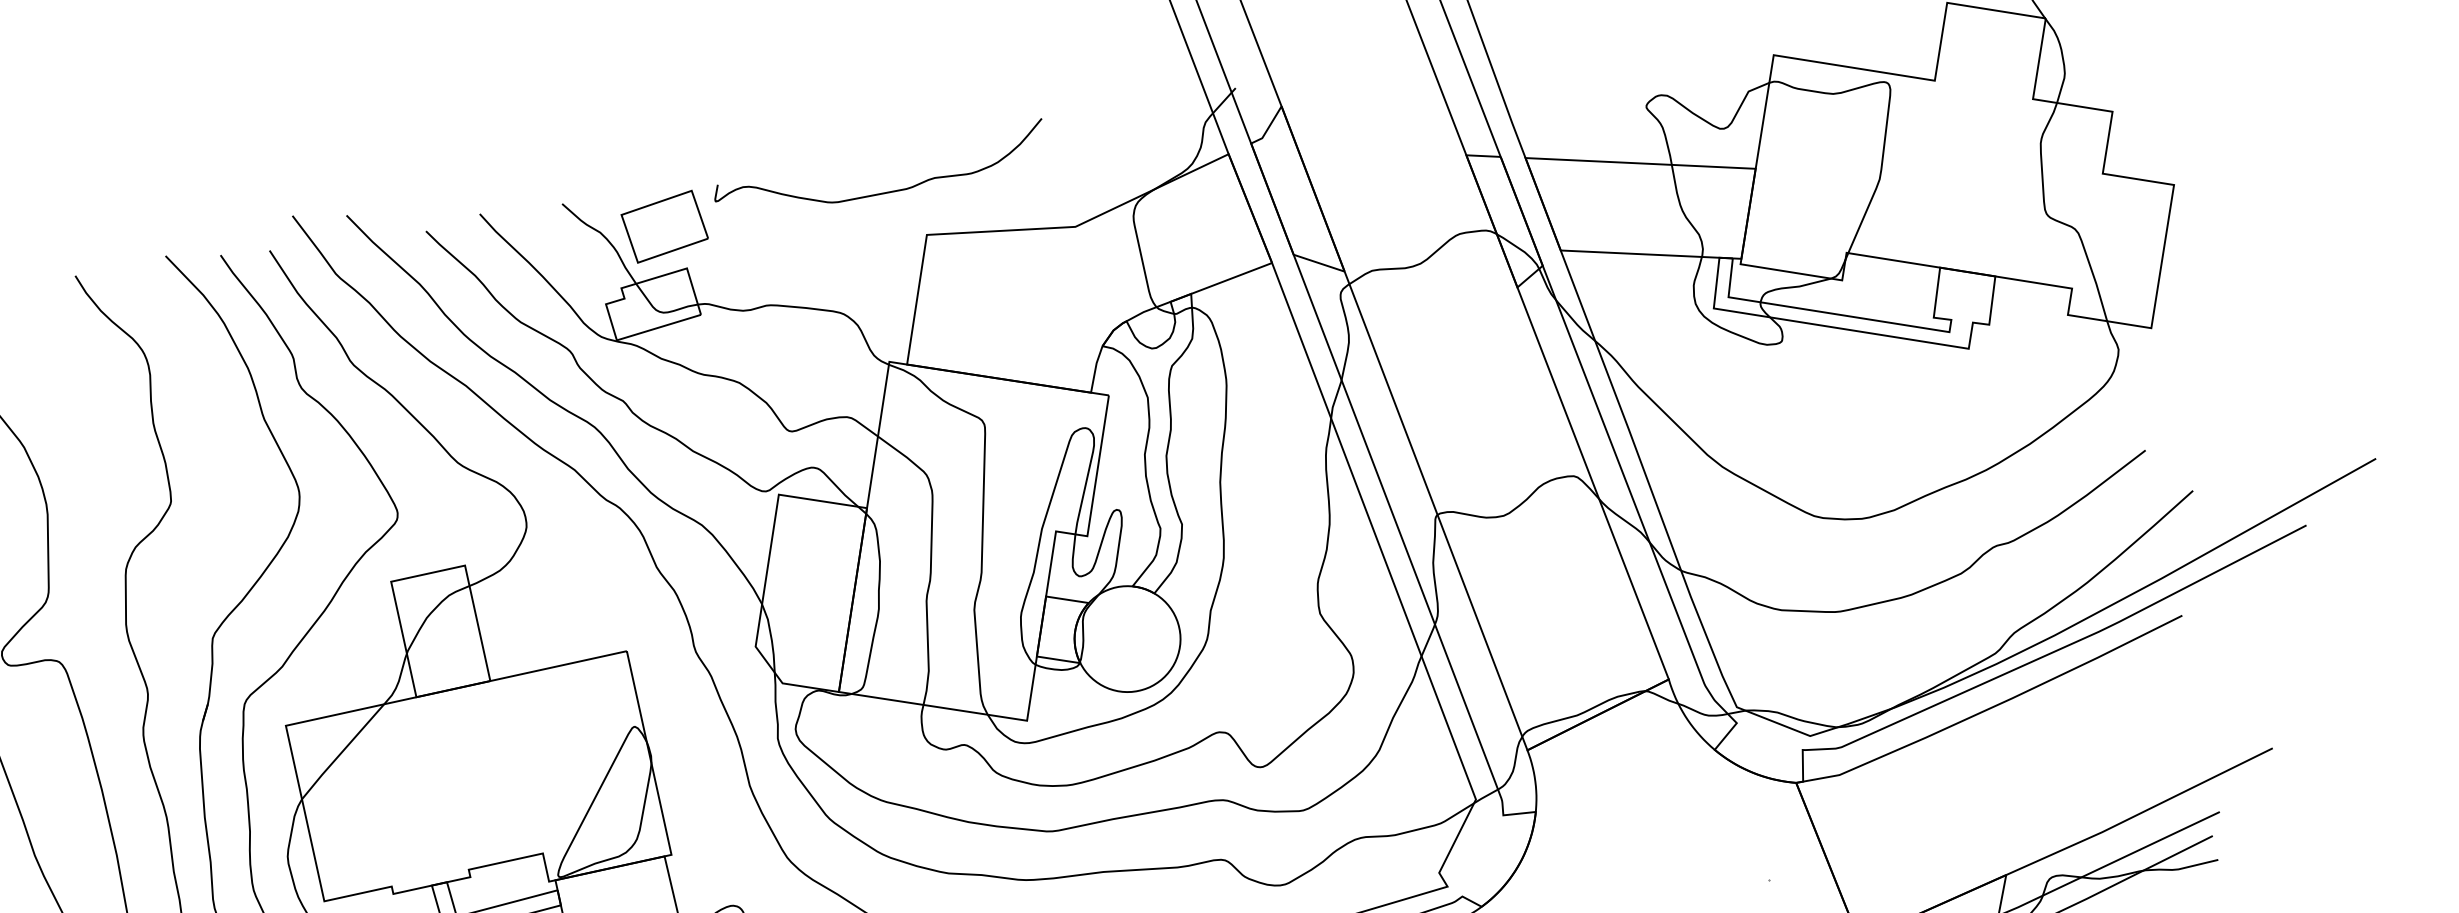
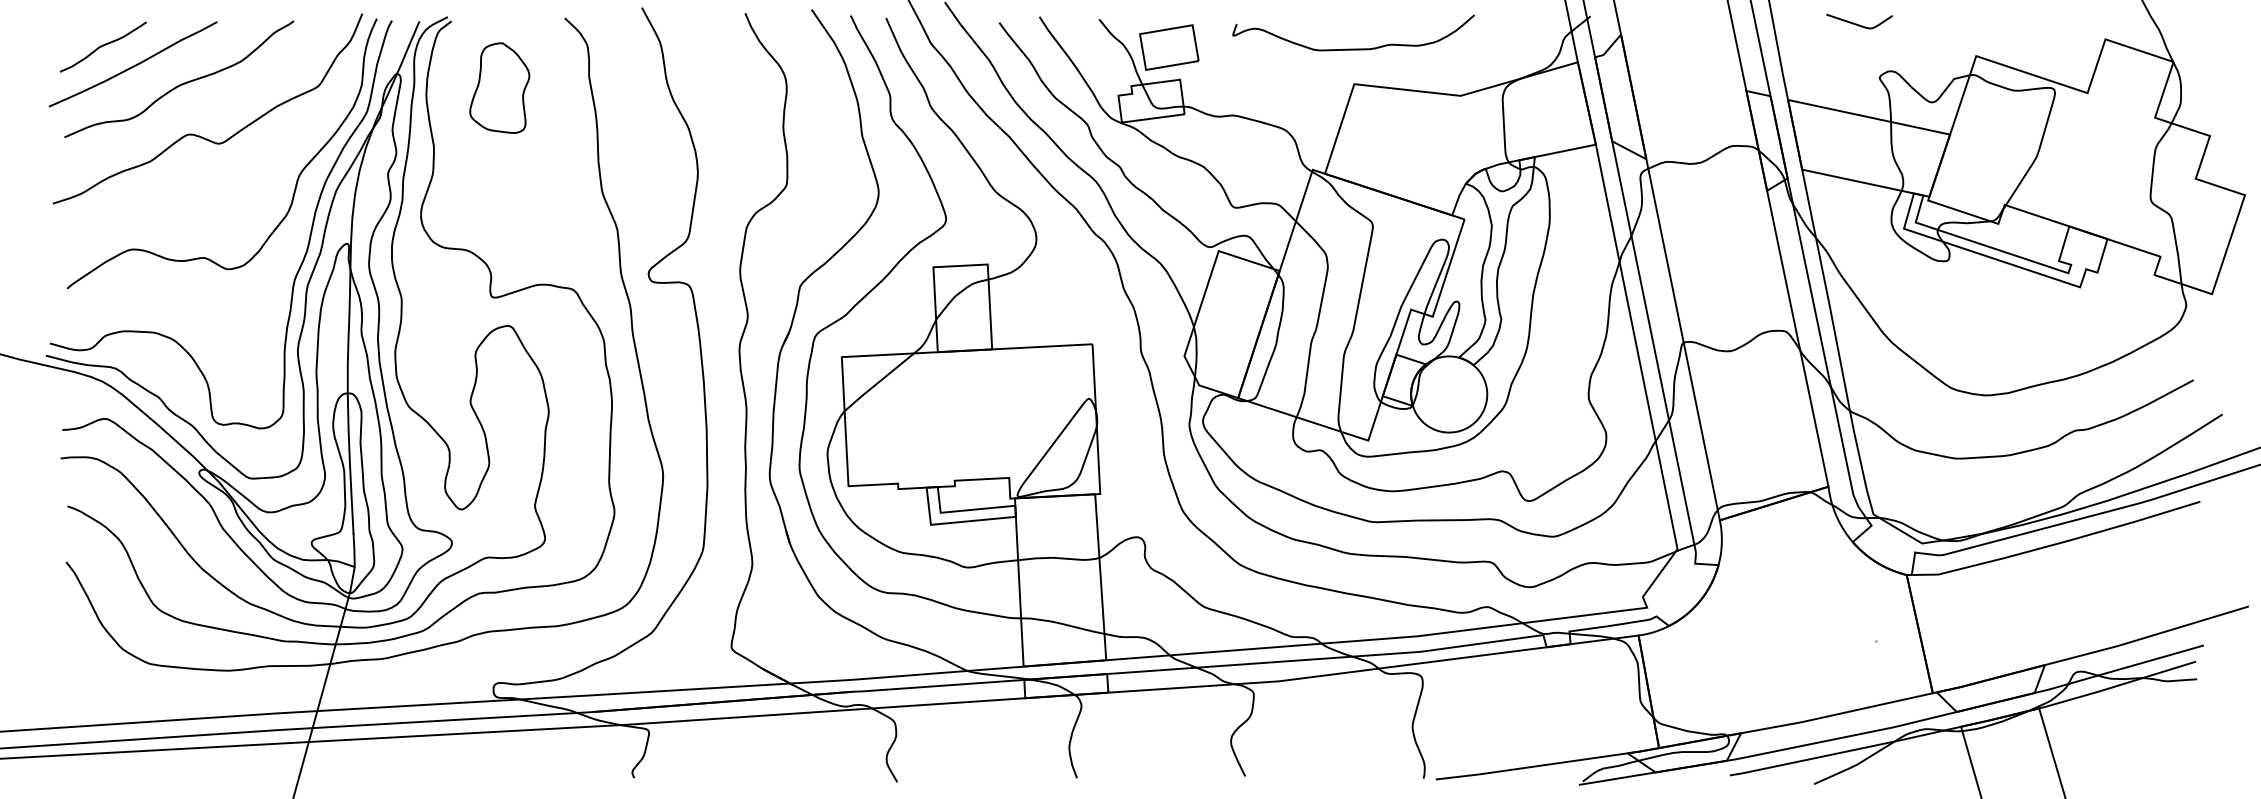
curve: (1606, 38) -> (1859, 24), added
curve: (883, 191) -> (1353, 48), moved

